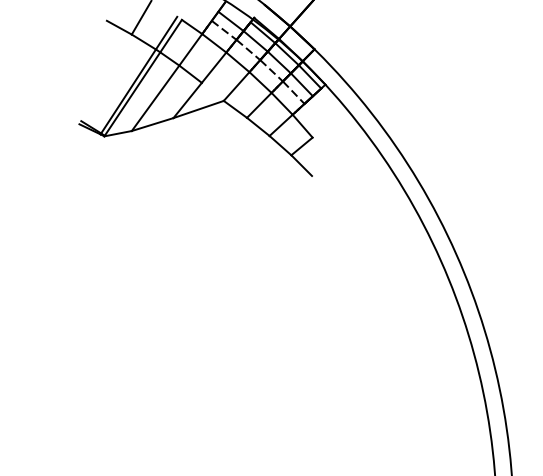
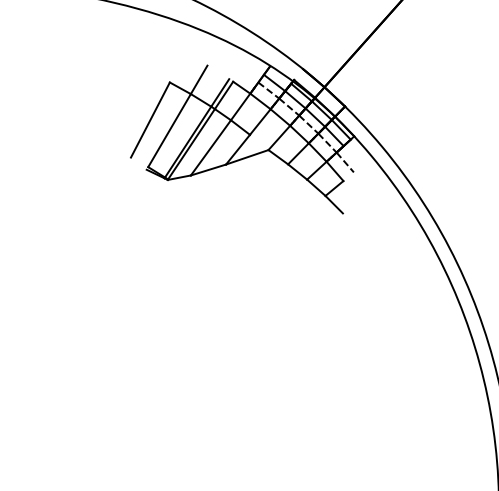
line: (82, 64) -> (149, 119), added
line: (106, 77) -> (169, 130), added
line: (313, 115) -> (344, 162), added

